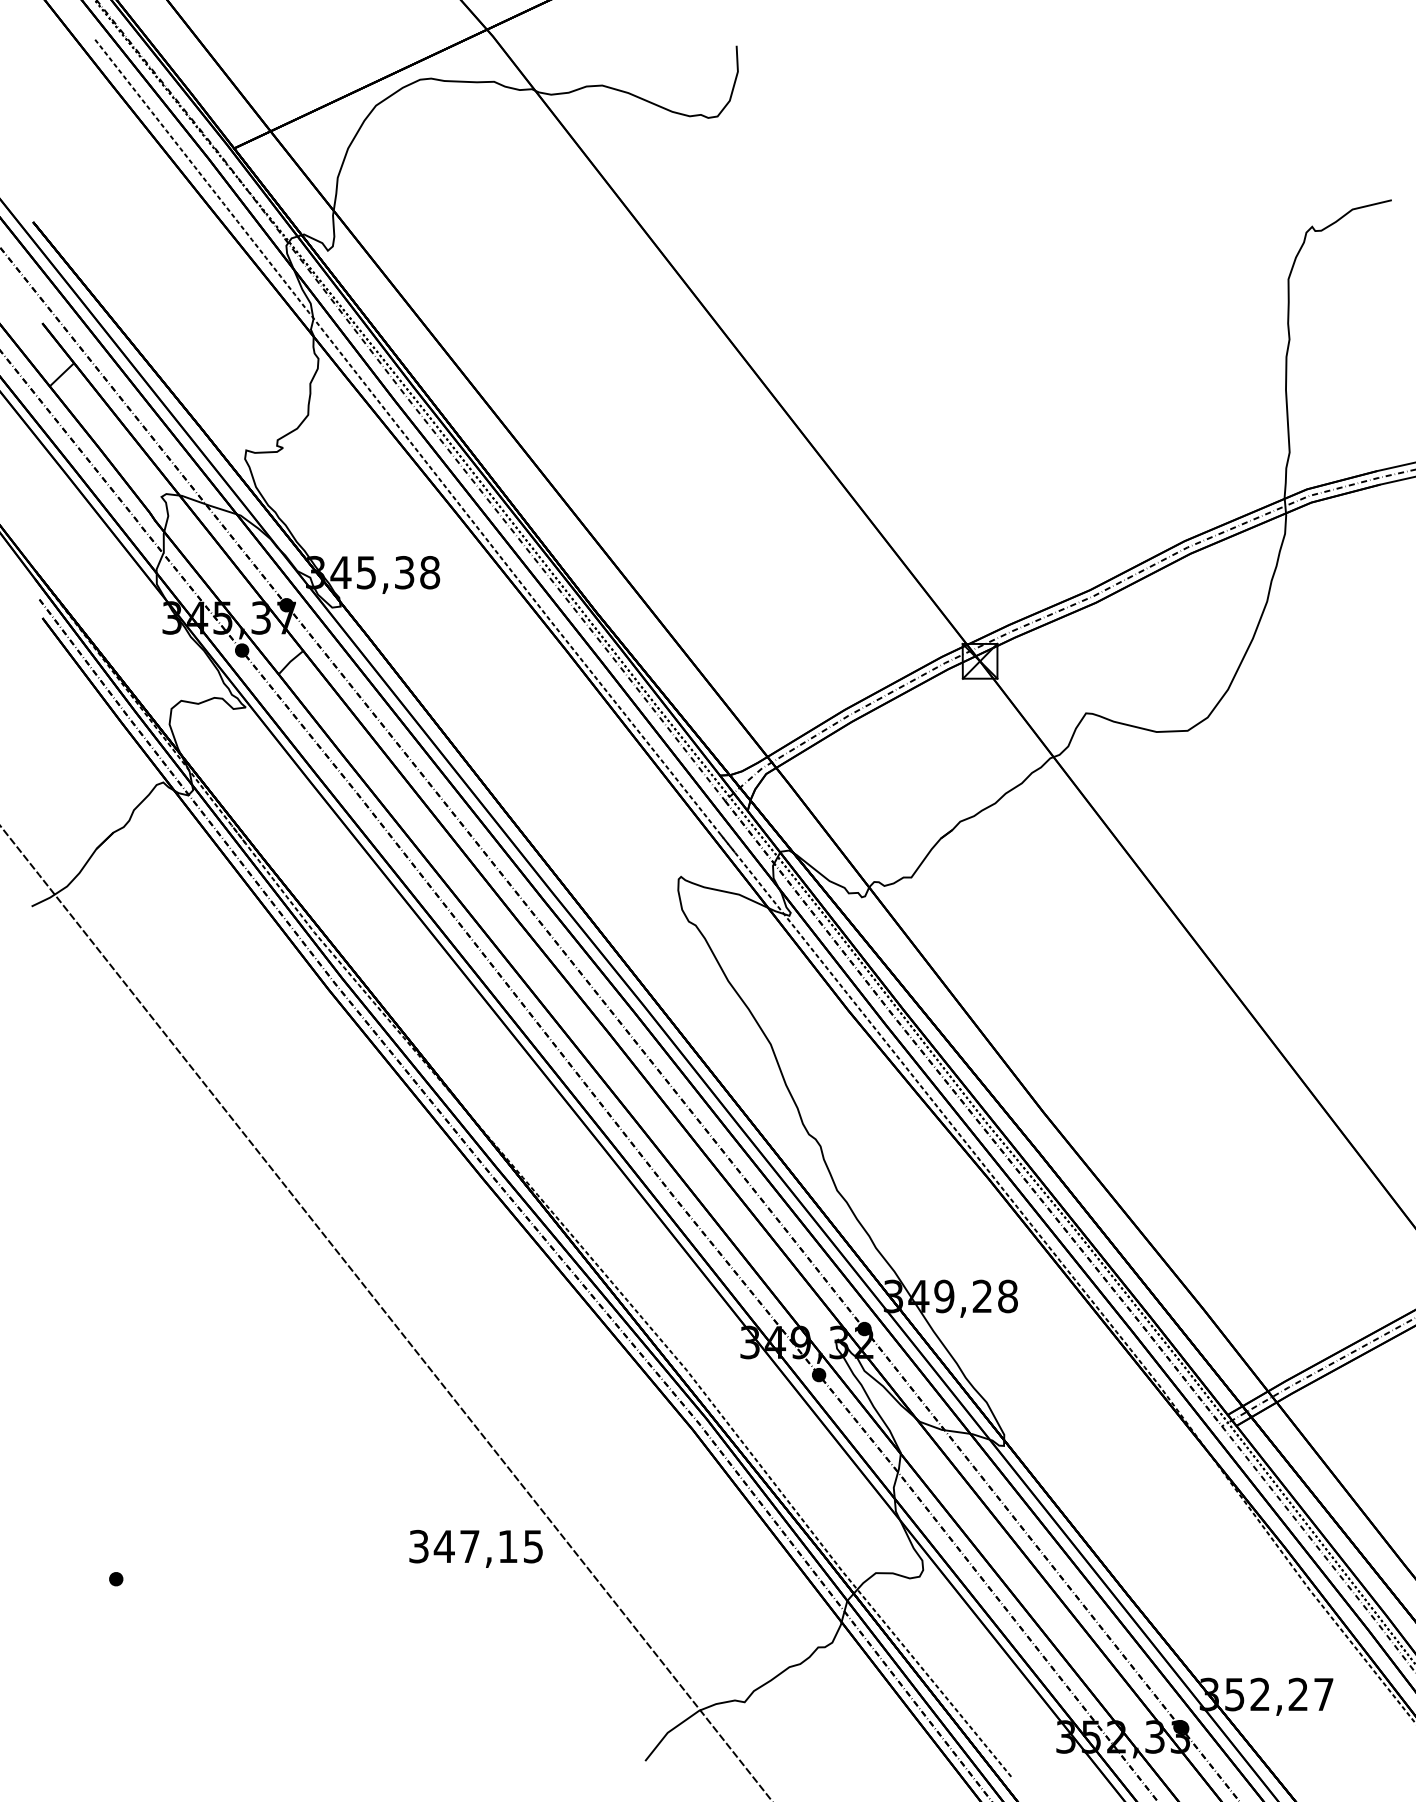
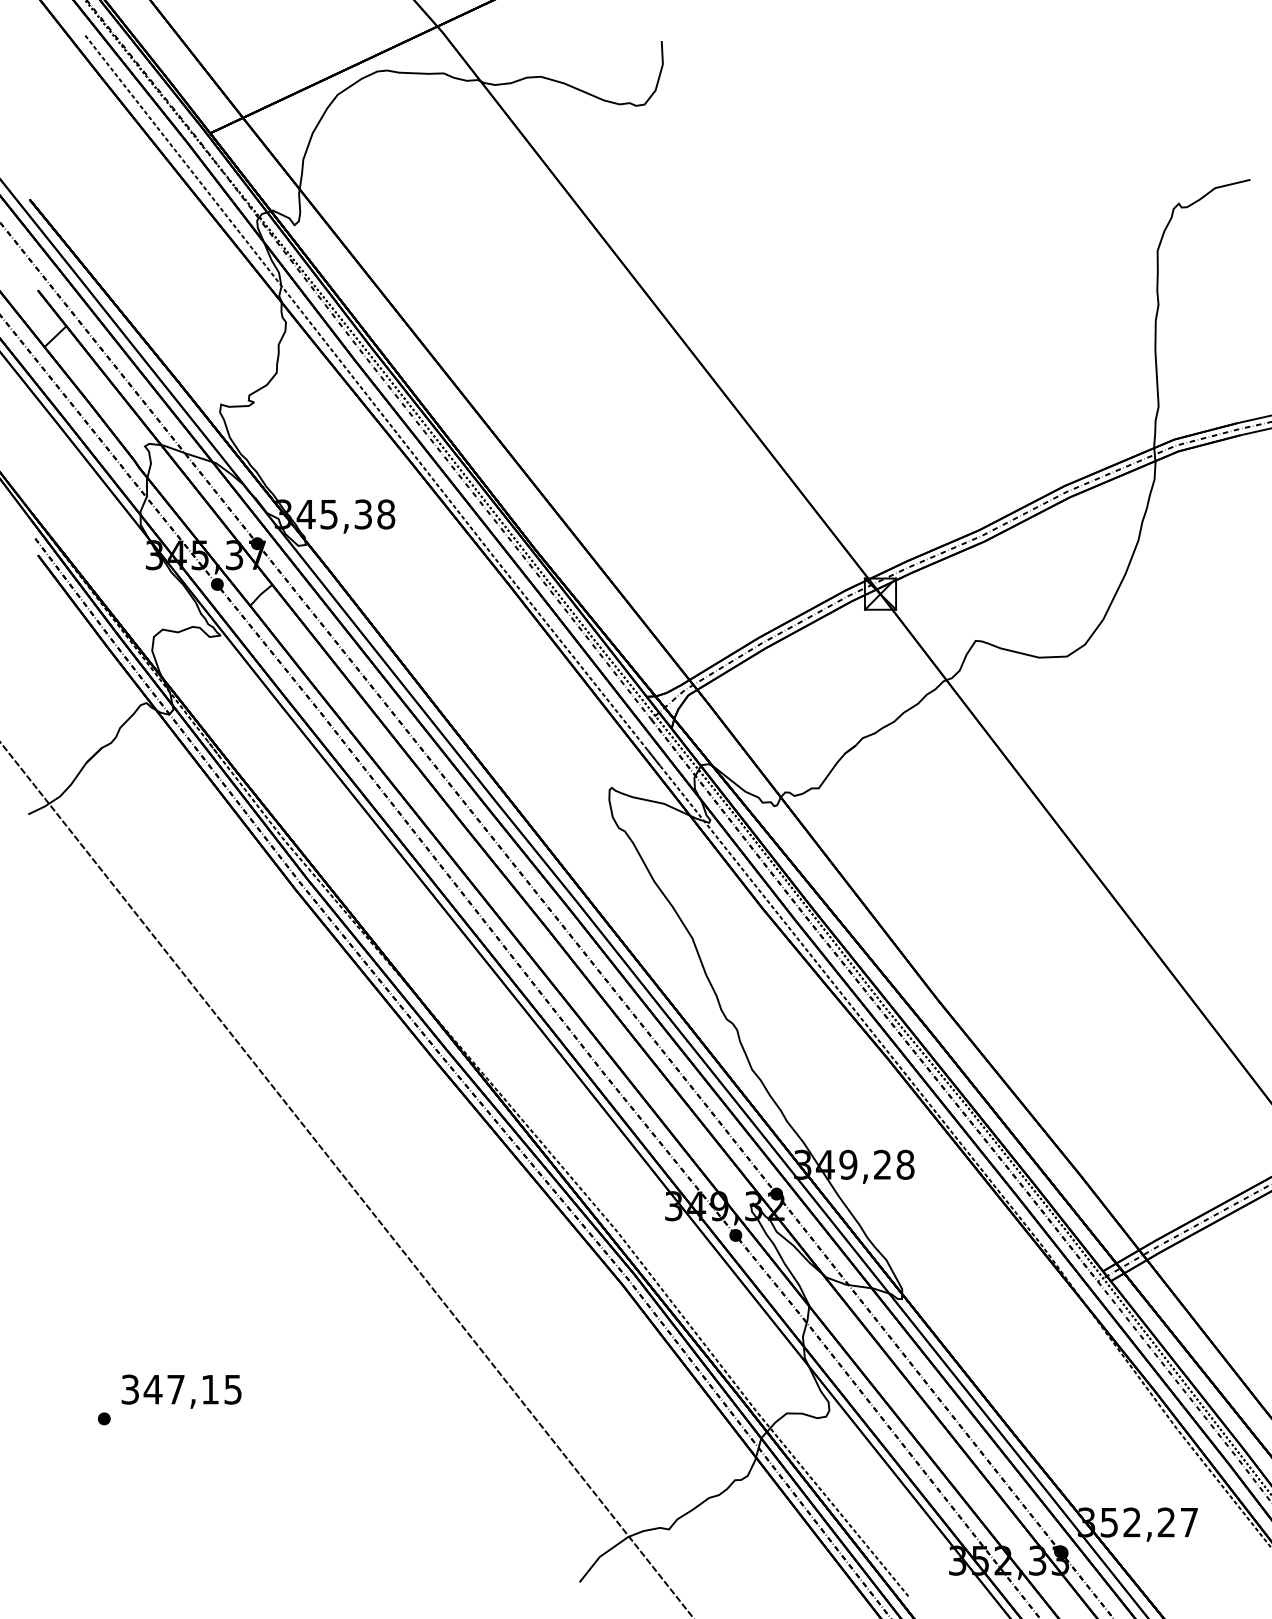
text: (475, 1548) -> (181, 1391), moved

